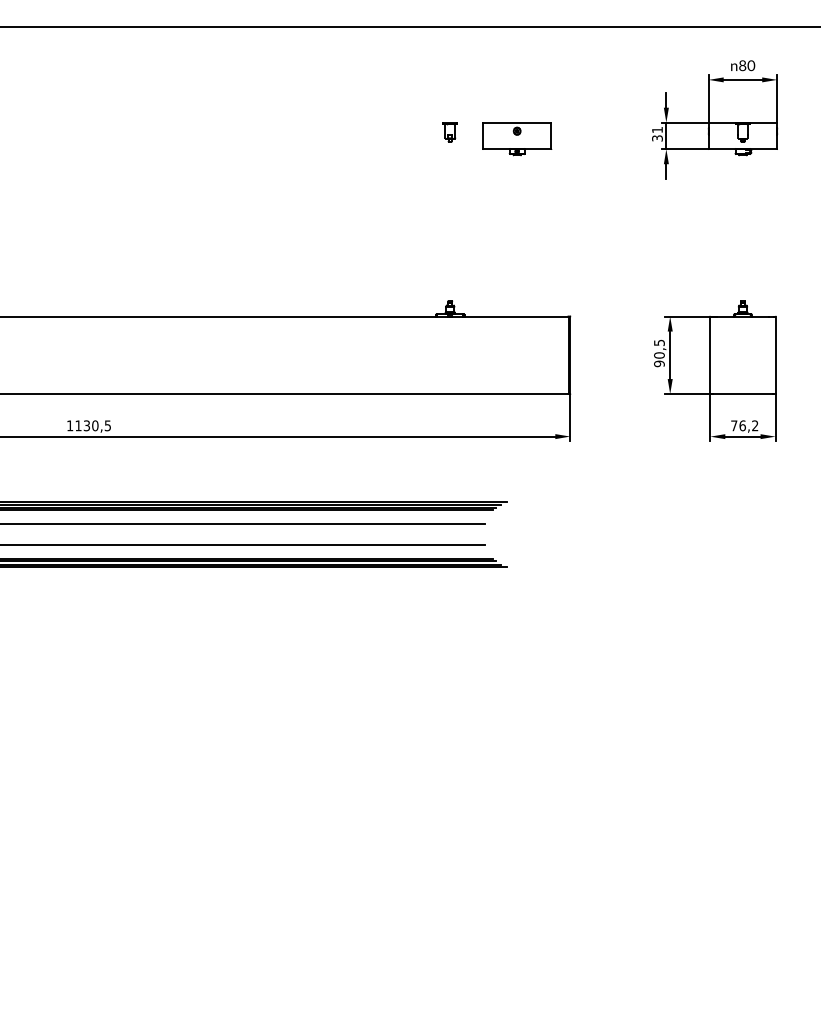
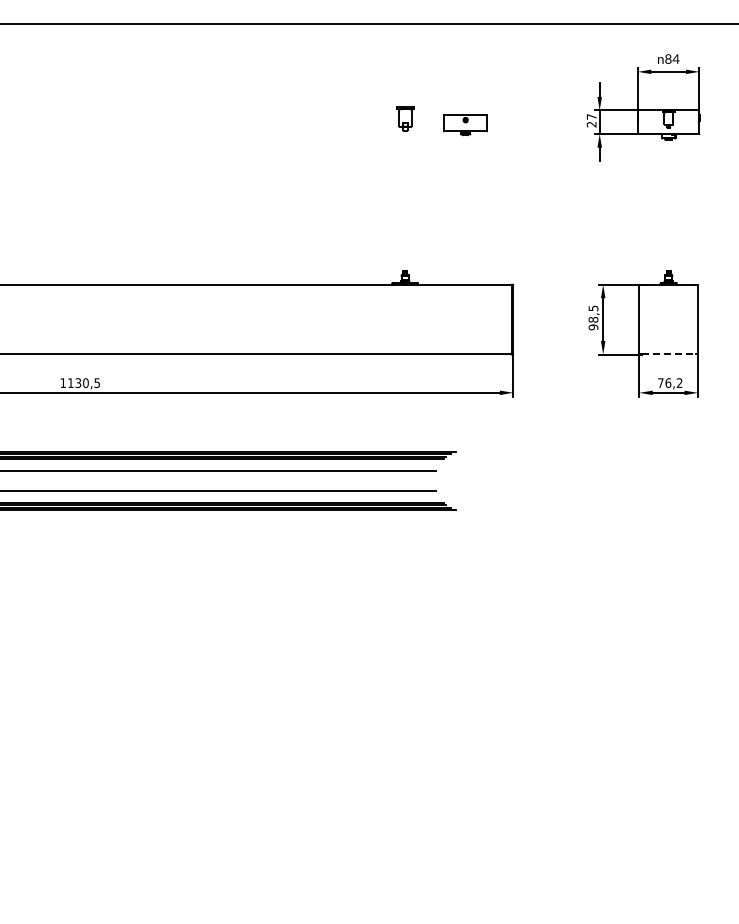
text: (750, 65) -> (675, 58), 80 -> 84
part: (449, 131) -> (404, 118), size x1.4
text: (657, 133) -> (591, 120), 31 -> 27
part: (517, 138) -> (465, 124), size x0.7
text: (659, 355) -> (593, 319), 90,5 -> 98,5
line: (742, 394) -> (668, 354), solid -> dashed

